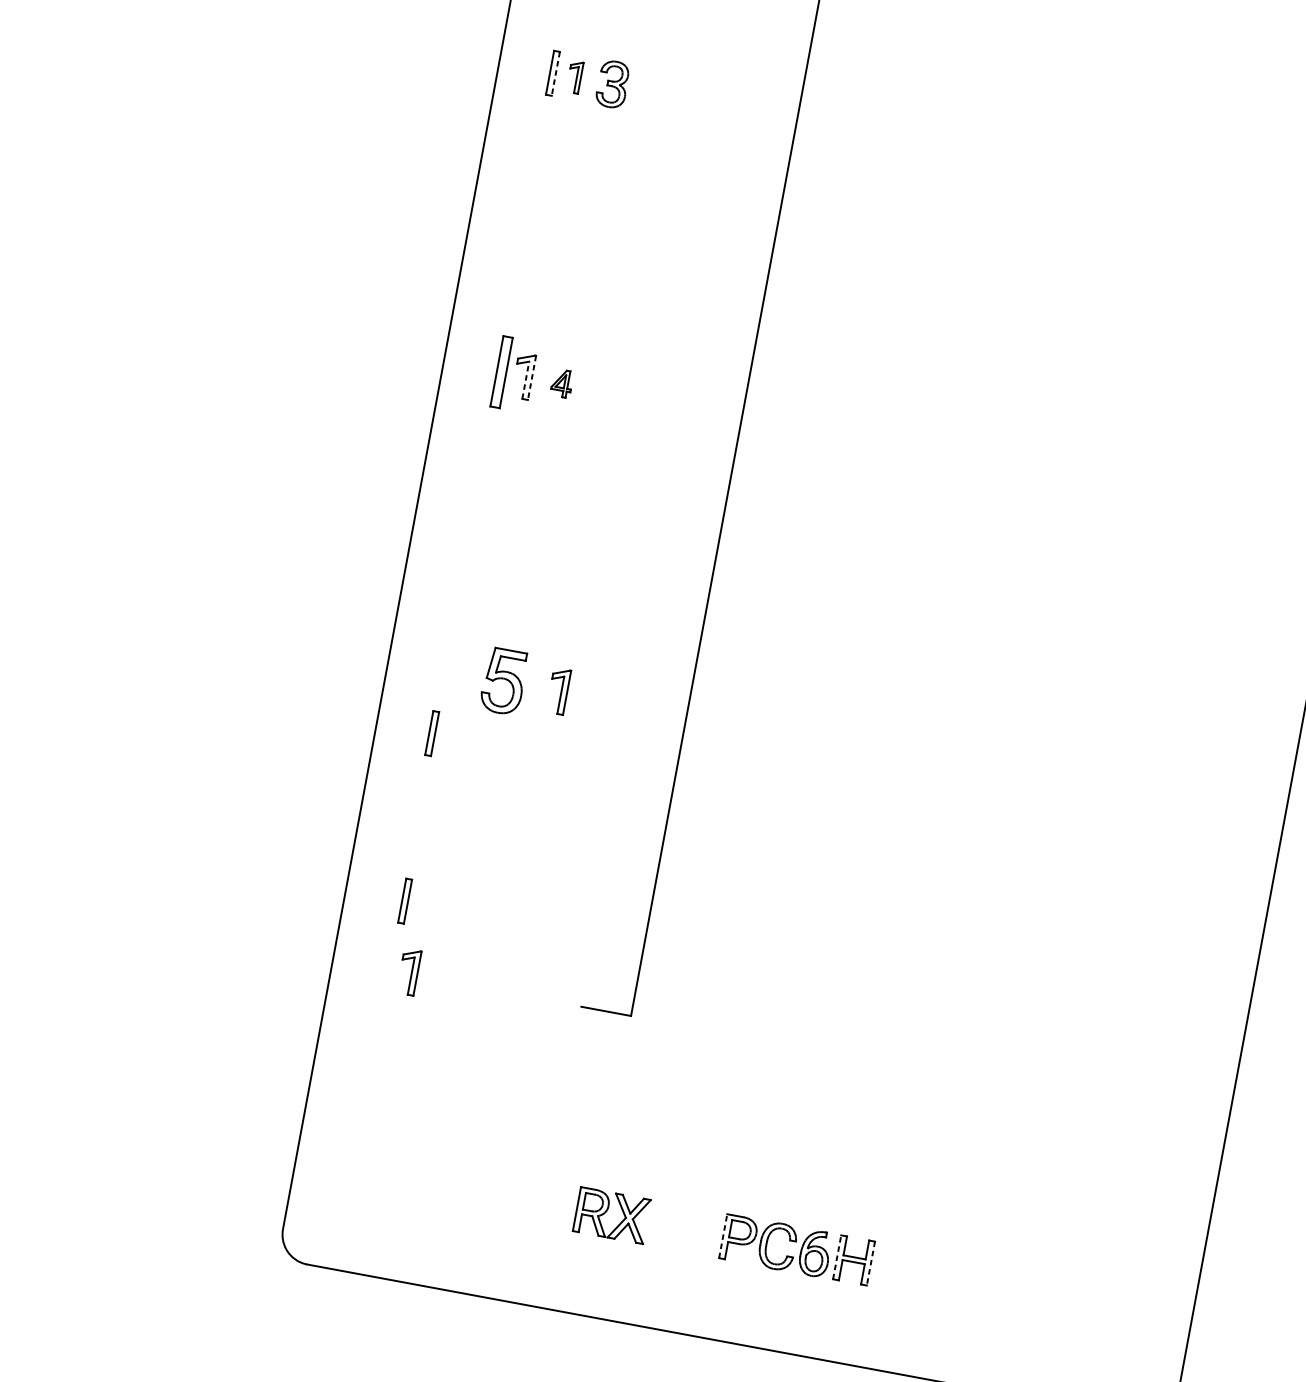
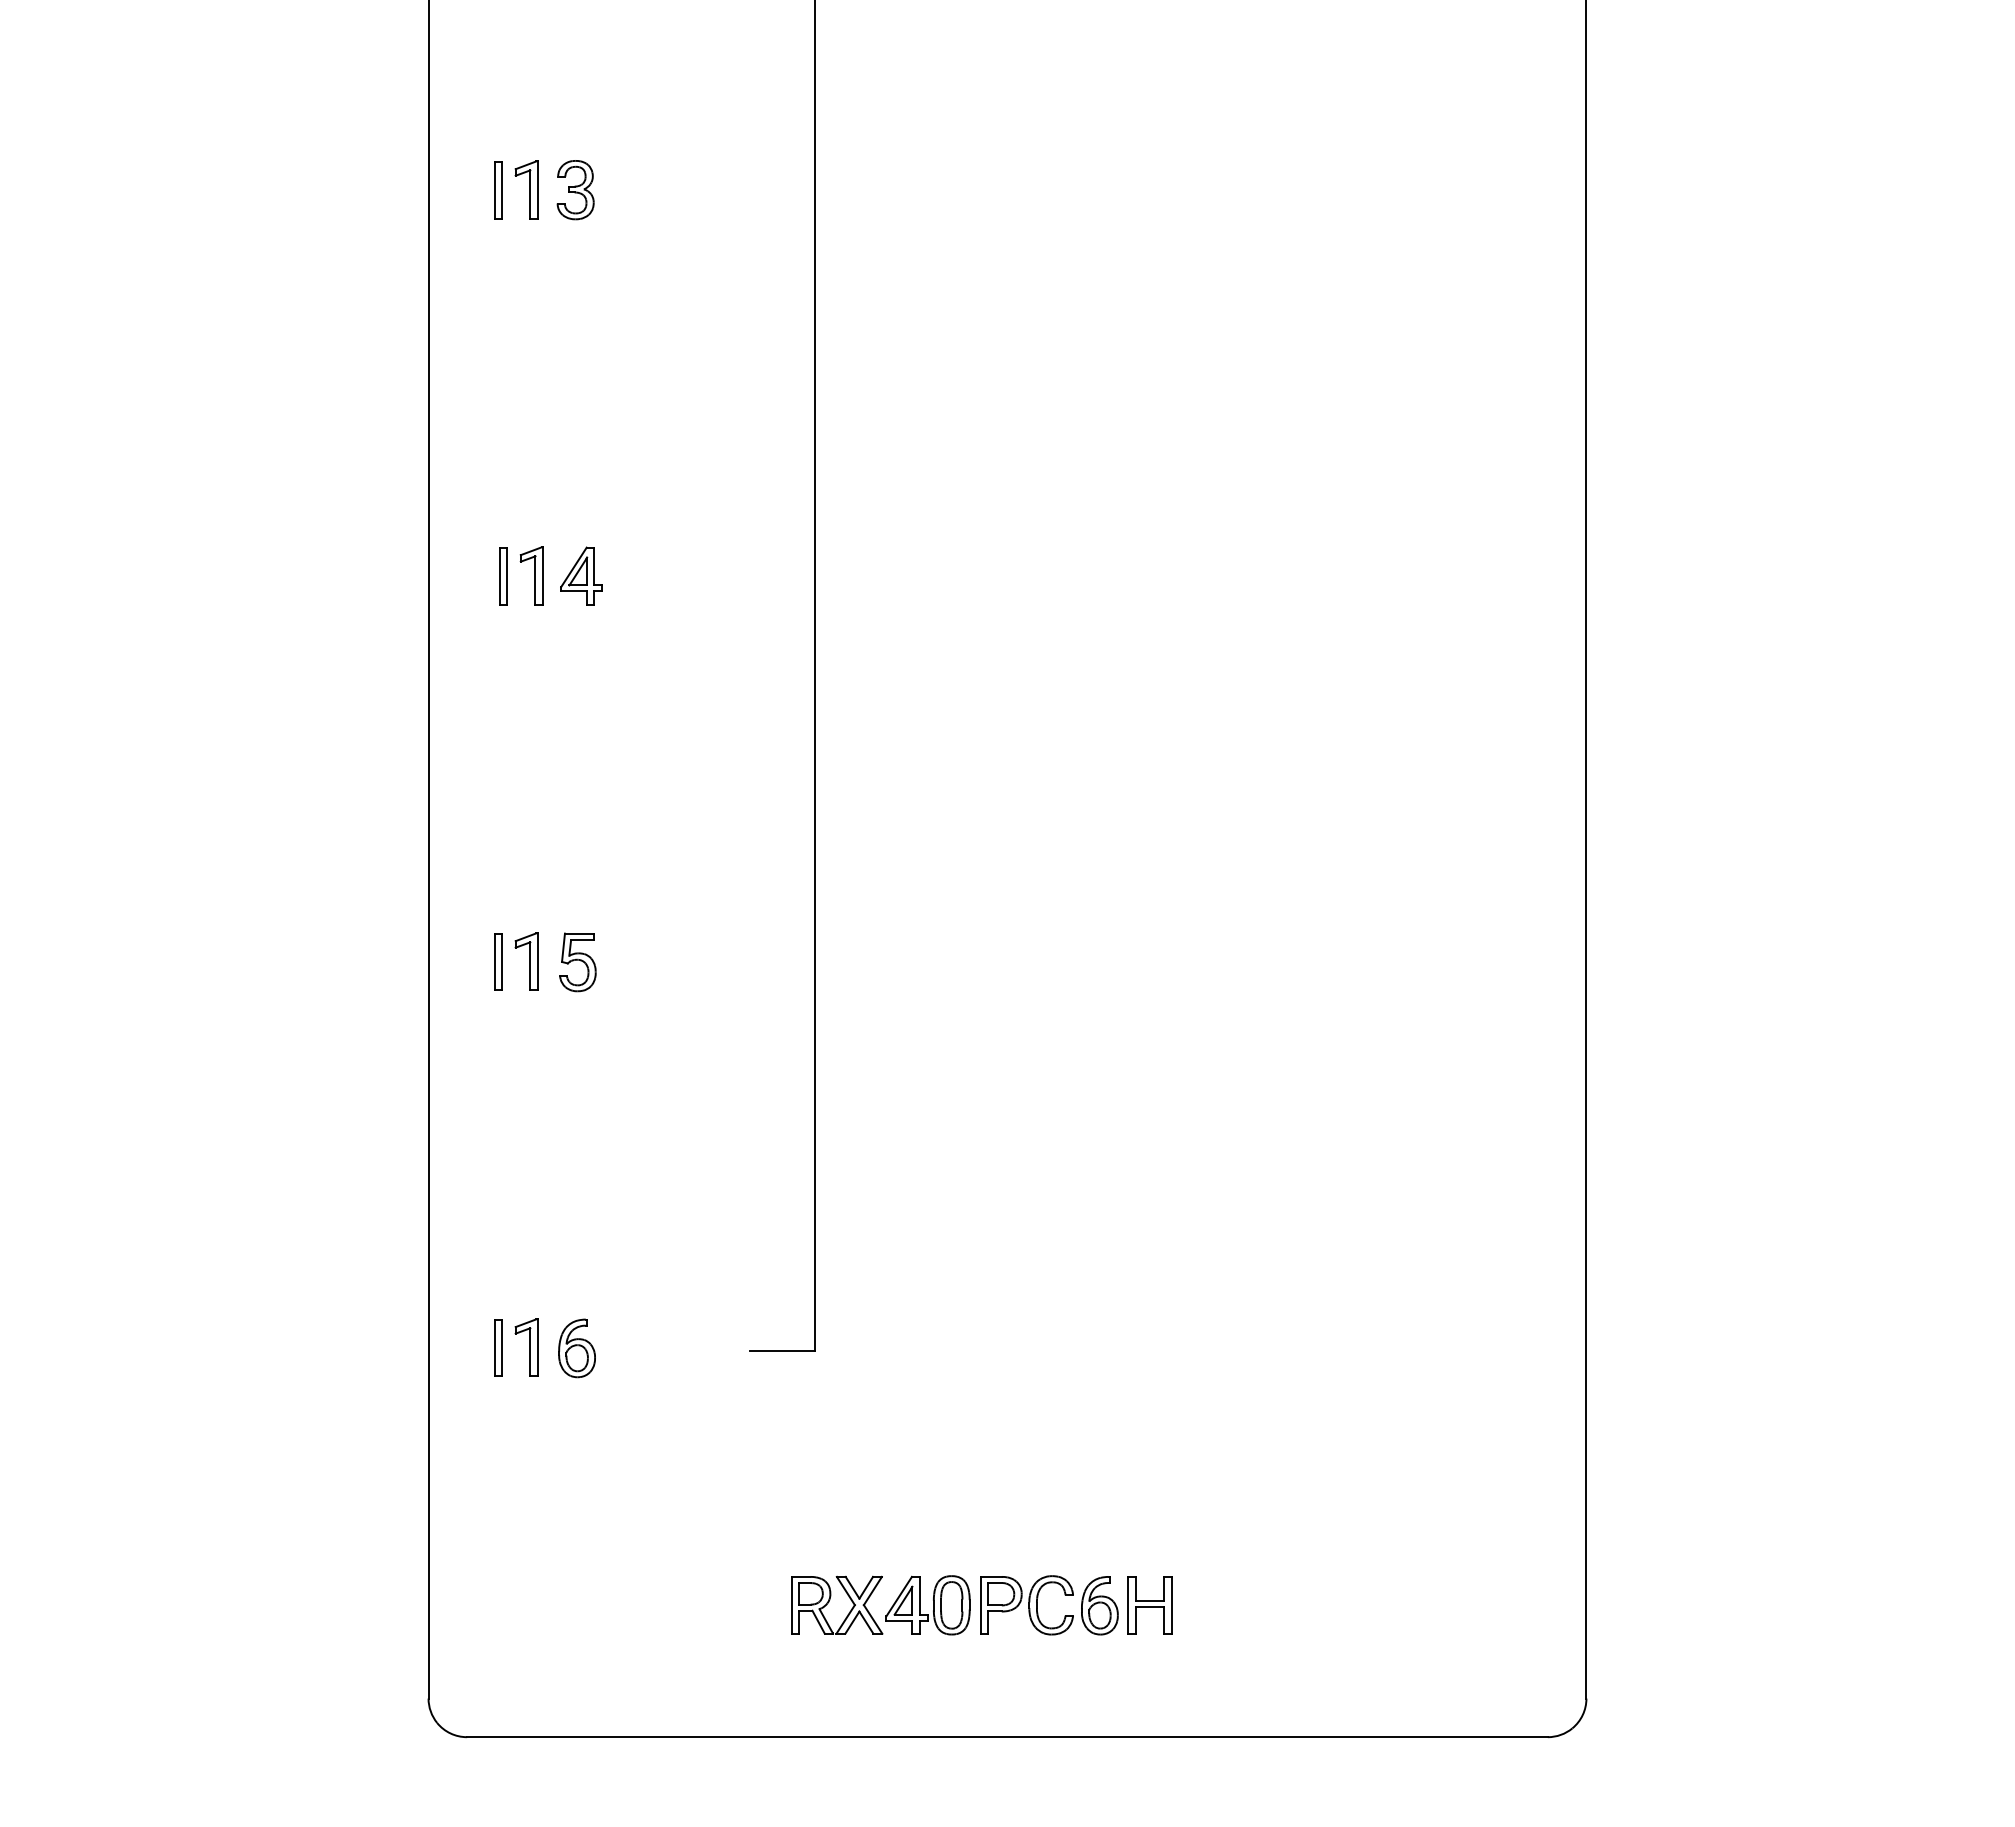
line: (555, 74) -> (501, 190), dashed -> solid
part: (574, 76) -> (526, 189), size x1.43
part: (501, 372) -> (503, 576), size x0.62
line: (531, 377) -> (542, 575), dashed -> solid
line: (525, 379) -> (535, 579), dashed -> solid
part: (562, 383) -> (581, 575), size x1.67
part: (503, 681) -> (577, 962), size x0.71
part: (558, 691) -> (526, 961), moved
part: (432, 733) -> (498, 961), moved
part: (405, 900) -> (498, 1347), moved
part: (447, 979) -> (576, 1348), added
part: (681, 1228) -> (927, 1605), added
line: (723, 1235) -> (980, 1604), dashed -> solid
line: (837, 1256) -> (1128, 1604), dashed -> solid
line: (871, 1263) -> (1172, 1605), dashed -> solid

